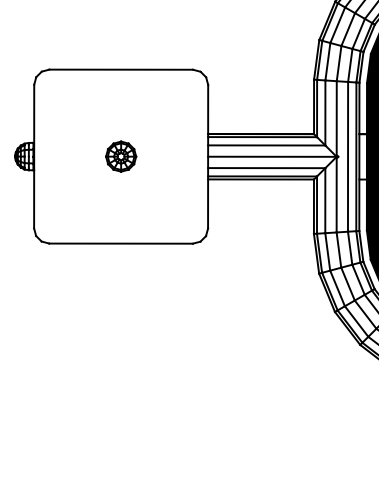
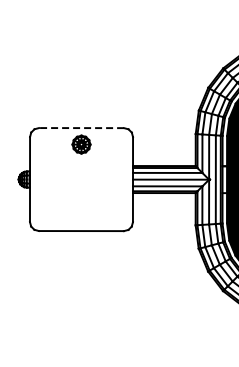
line: (121, 70) -> (81, 128), solid -> dashed
part: (121, 156) -> (81, 144), moved

